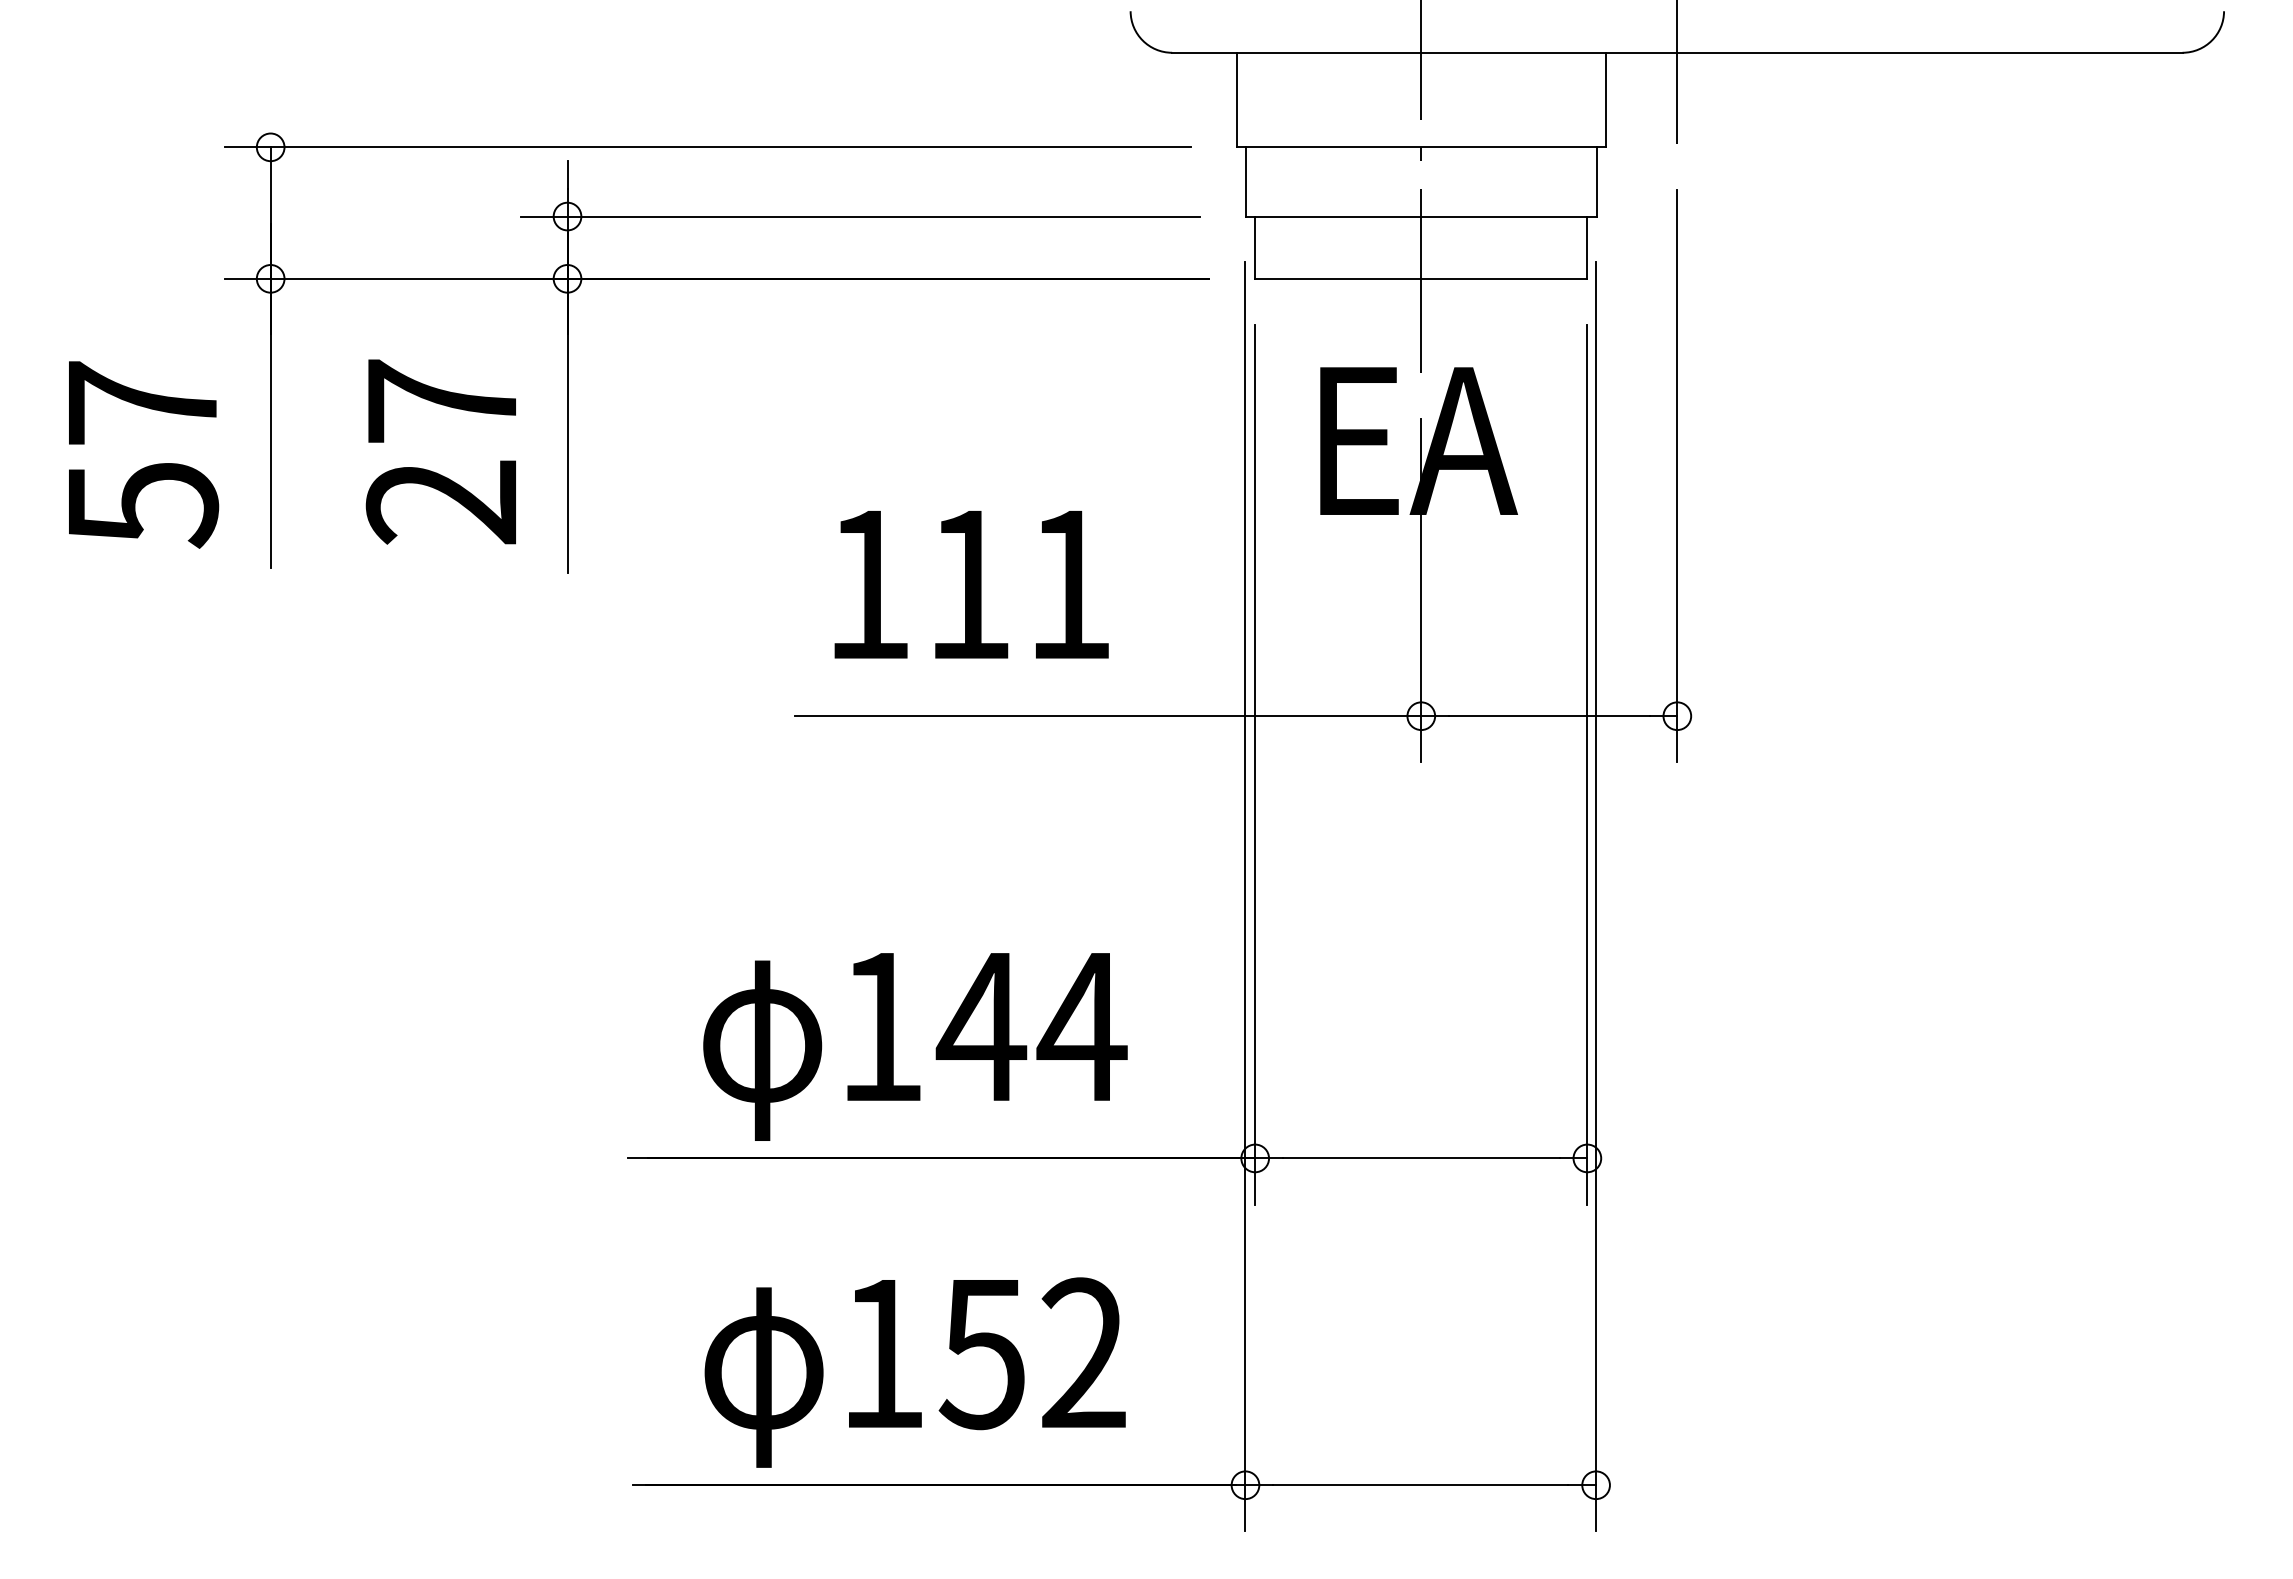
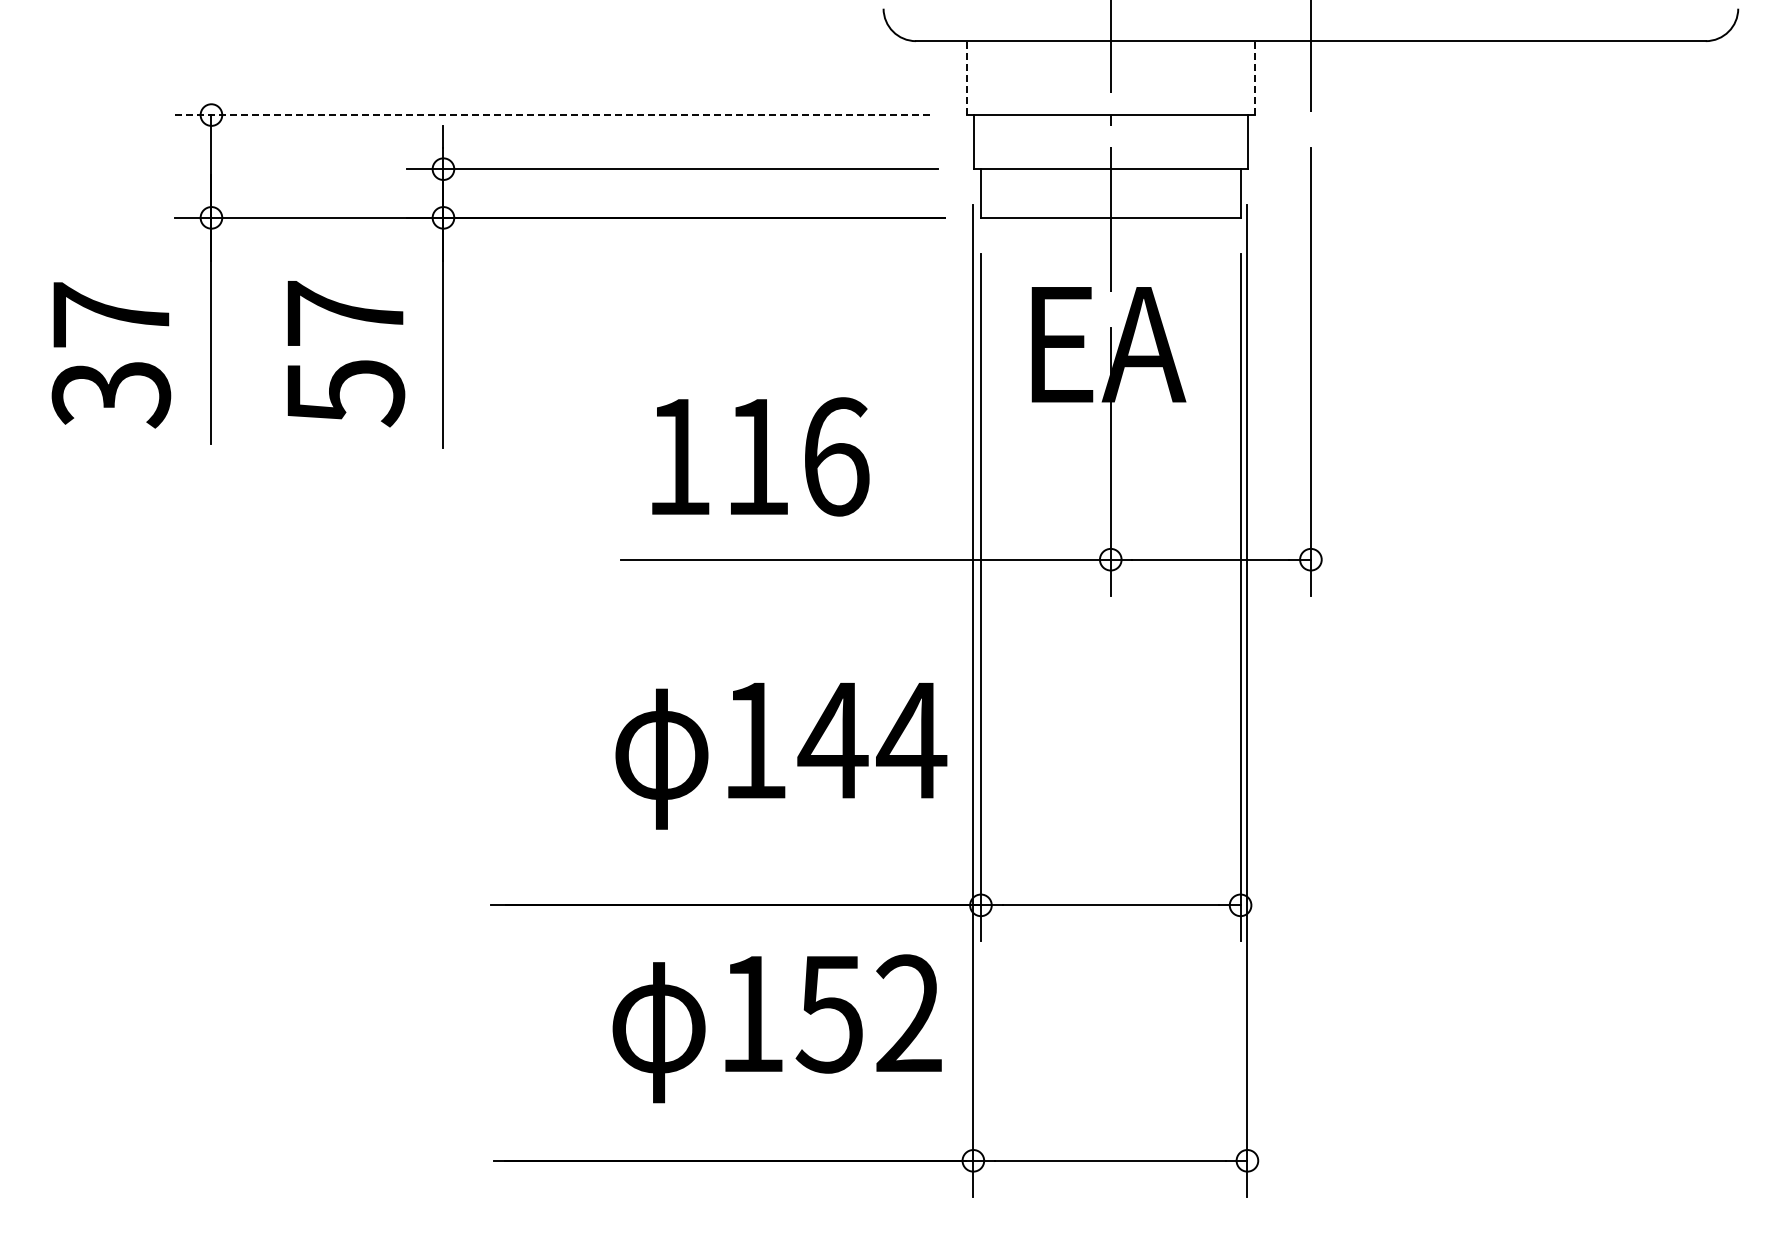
line: (1236, 100) -> (966, 78), solid -> dashed
line: (1606, 100) -> (1255, 78), solid -> dashed
line: (707, 147) -> (552, 115), solid -> dashed
text: (442, 503) -> (345, 393), 27 -> 57
text: (141, 504) -> (110, 394), 57 -> 37
text: (1071, 584) -> (837, 456), 111 -> 116
text: (915, 1047) -> (781, 756), moved
text: (914, 1372) -> (776, 1028), moved

